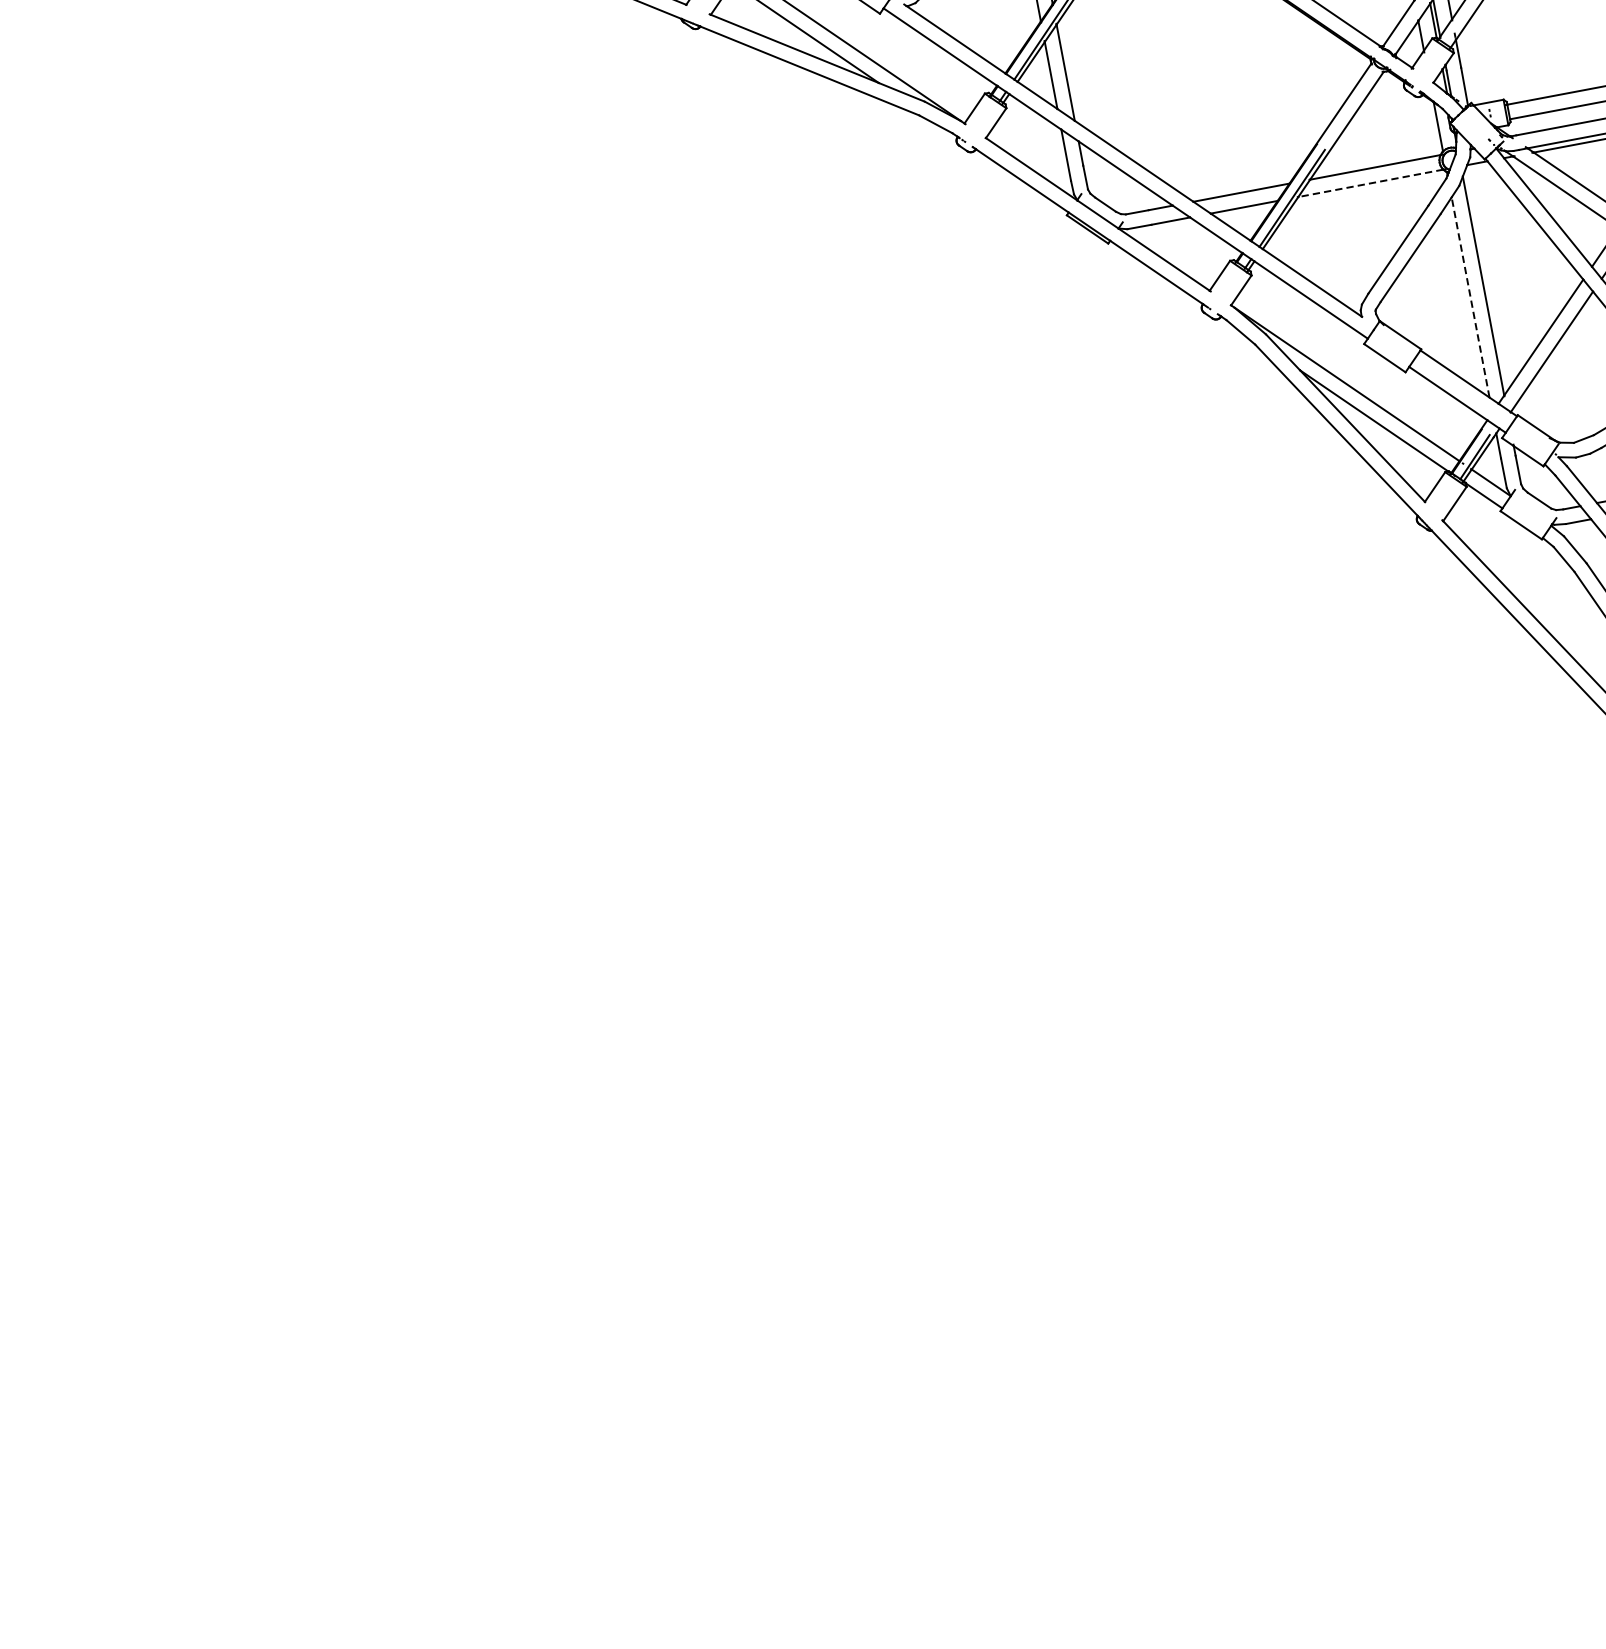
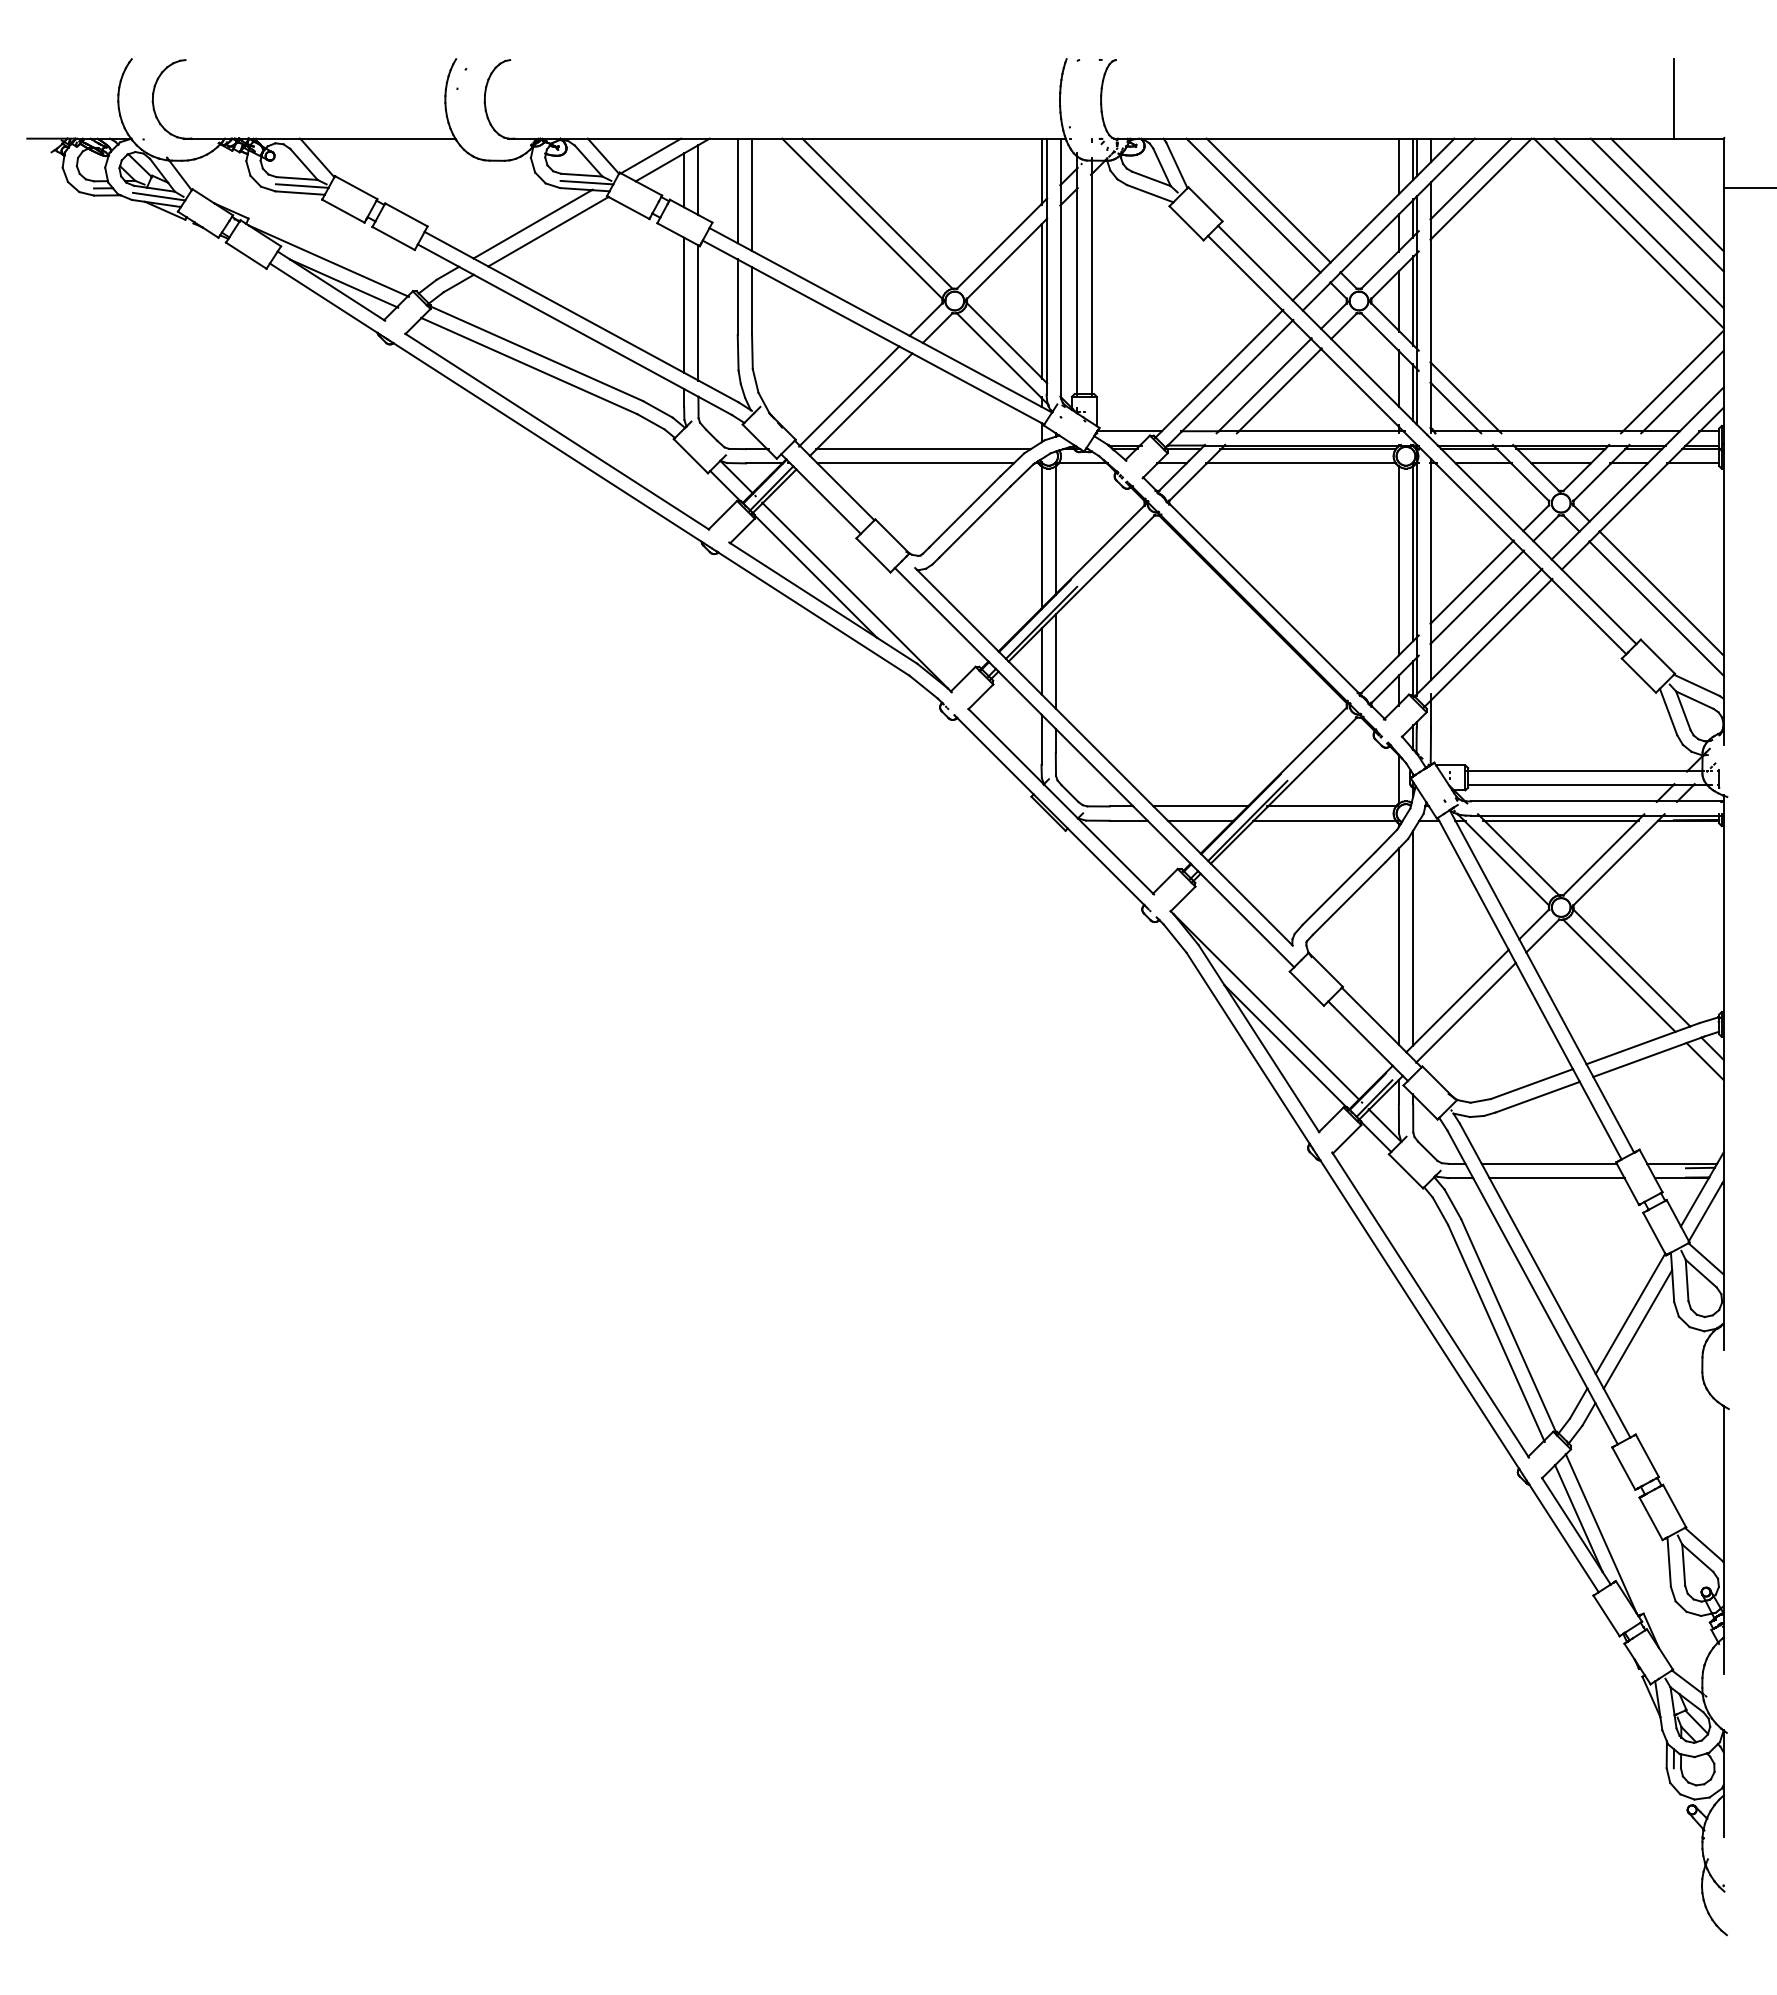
line: (1370, 183) -> (1324, 820), dashed -> solid
line: (1470, 297) -> (1398, 946), dashed -> solid

